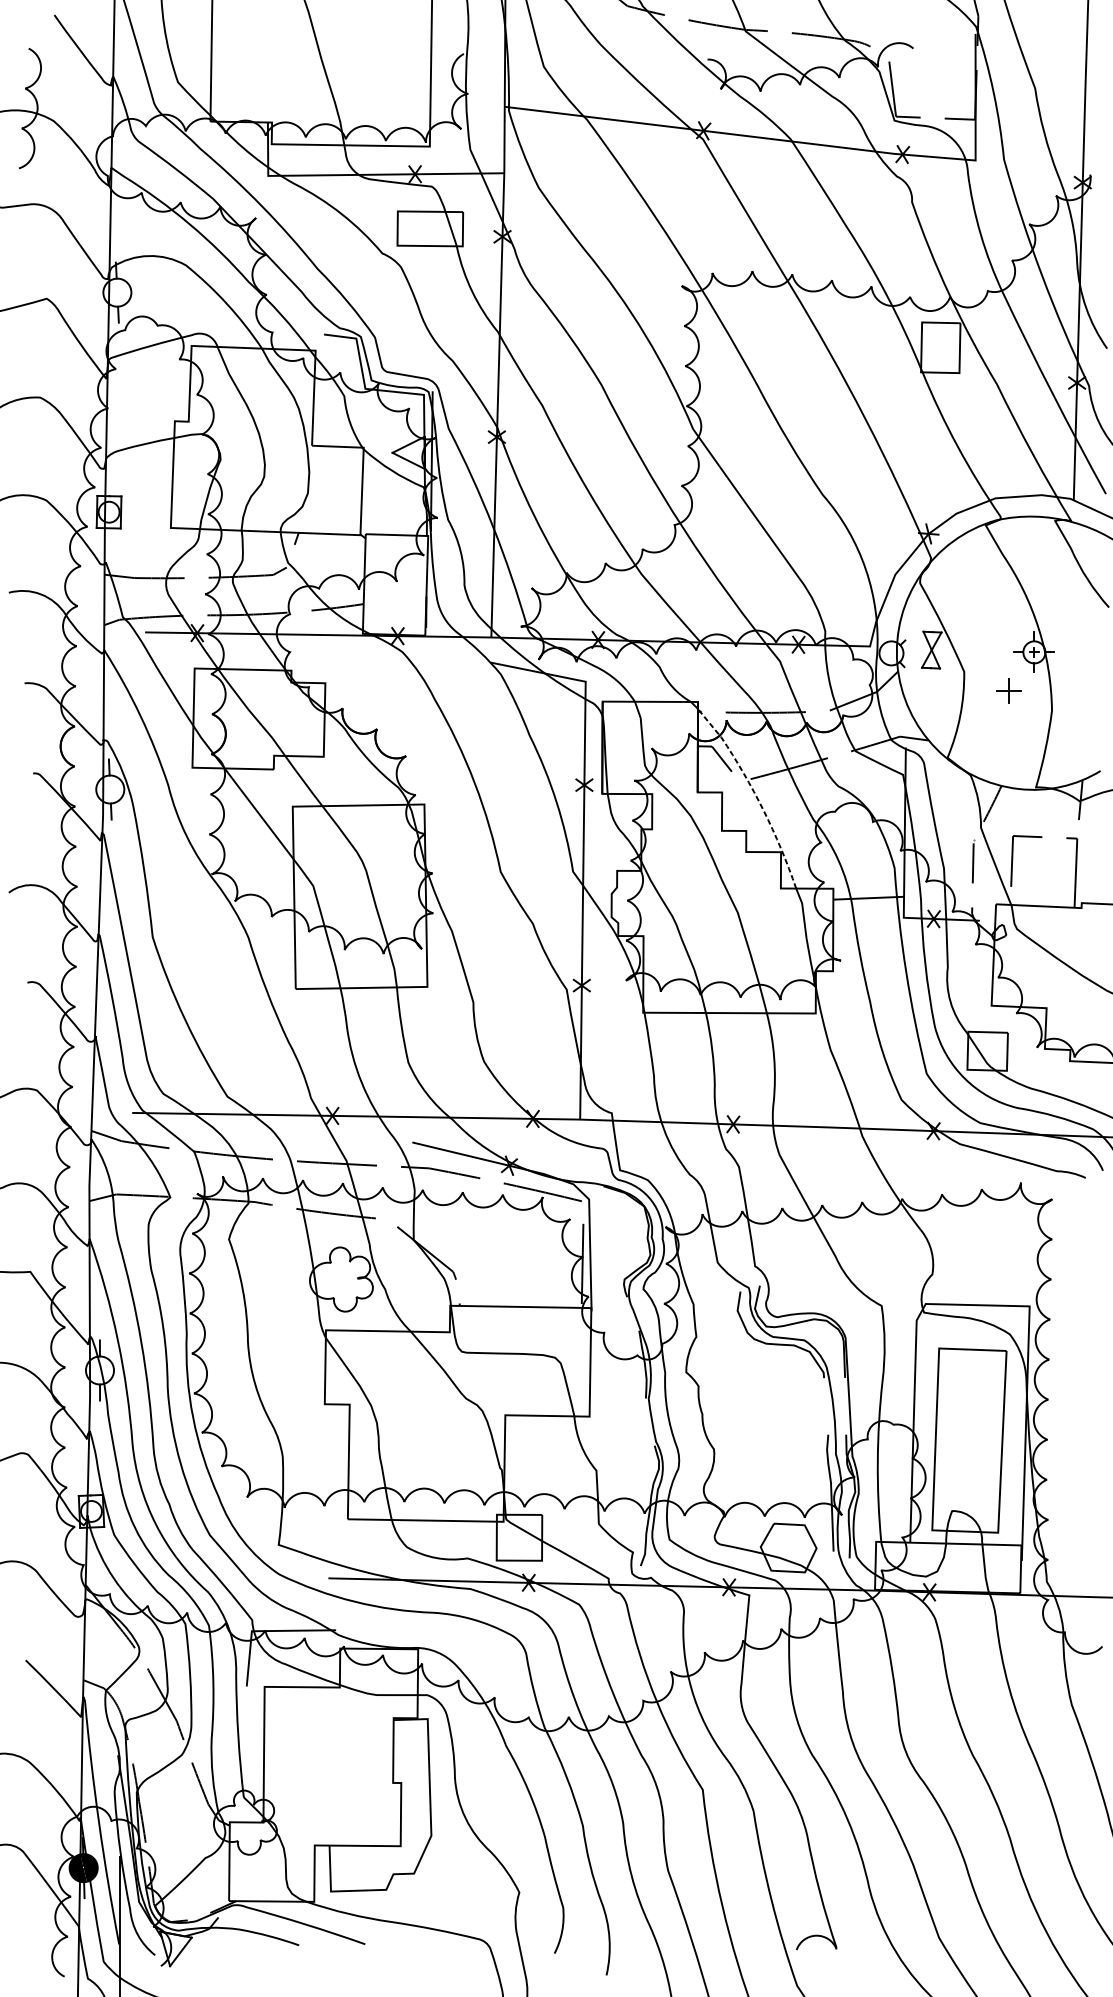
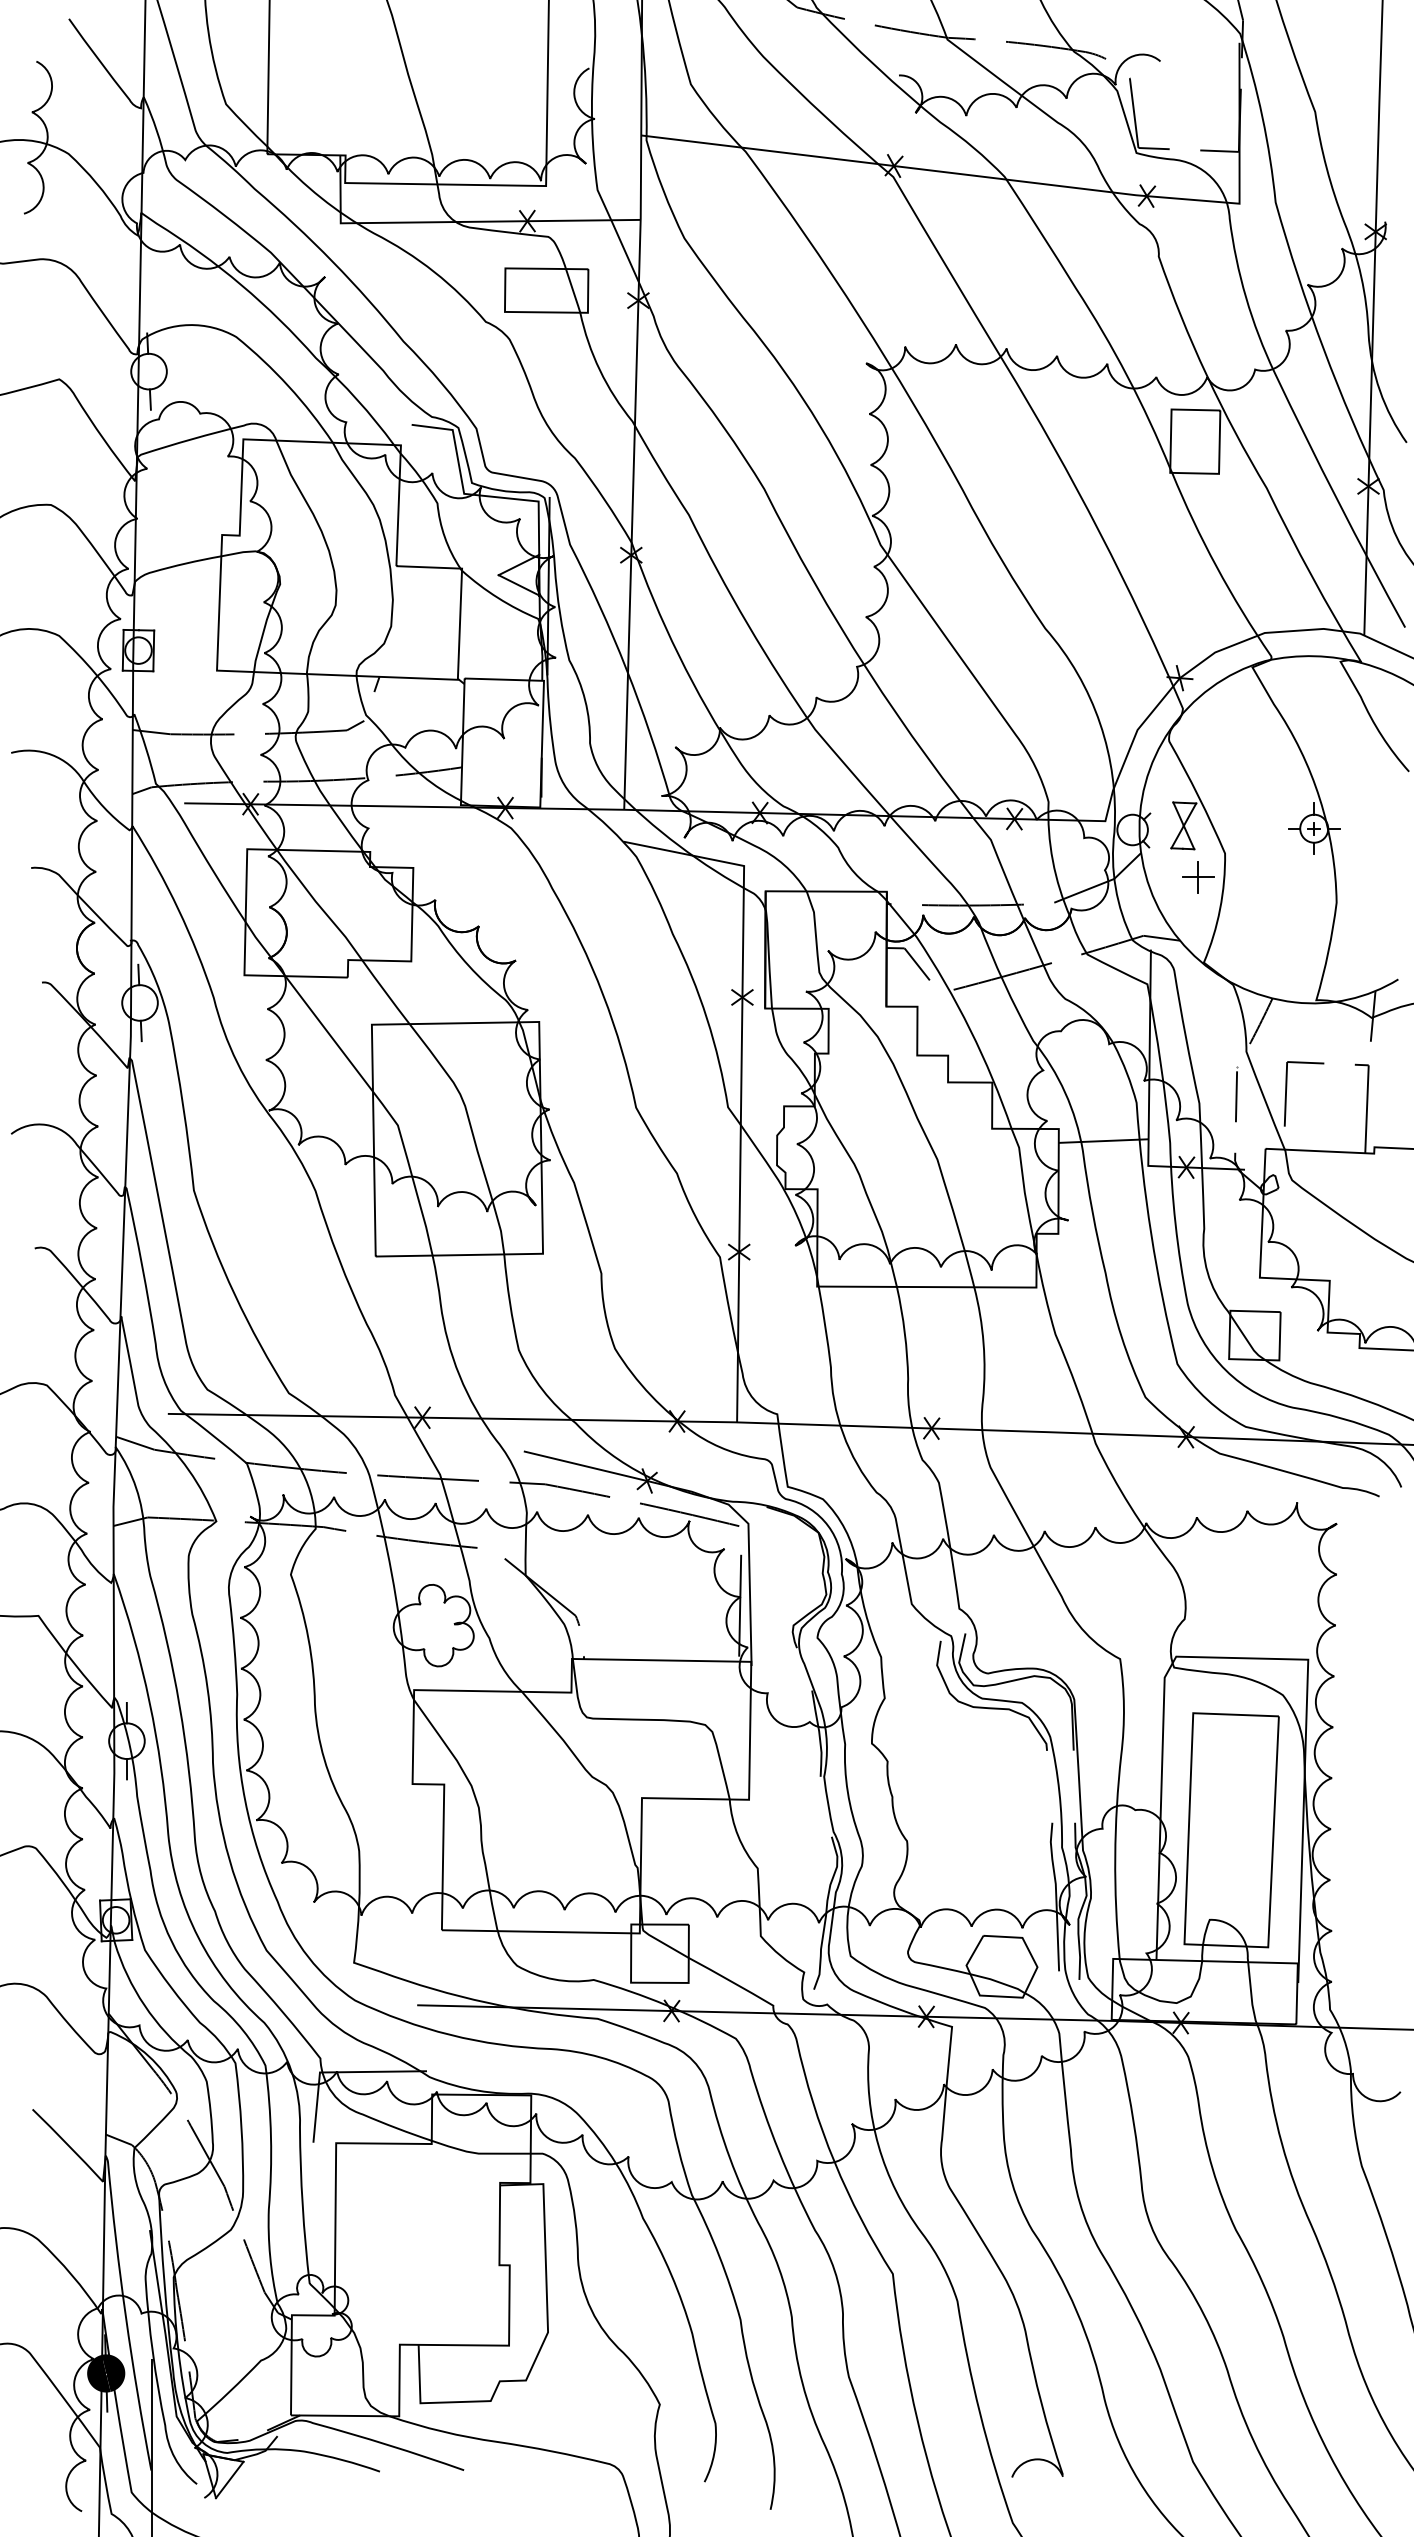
part: (1008, 690) -> (1198, 877), moved
line: (755, 793) -> (959, 1008), dashed -> solid

